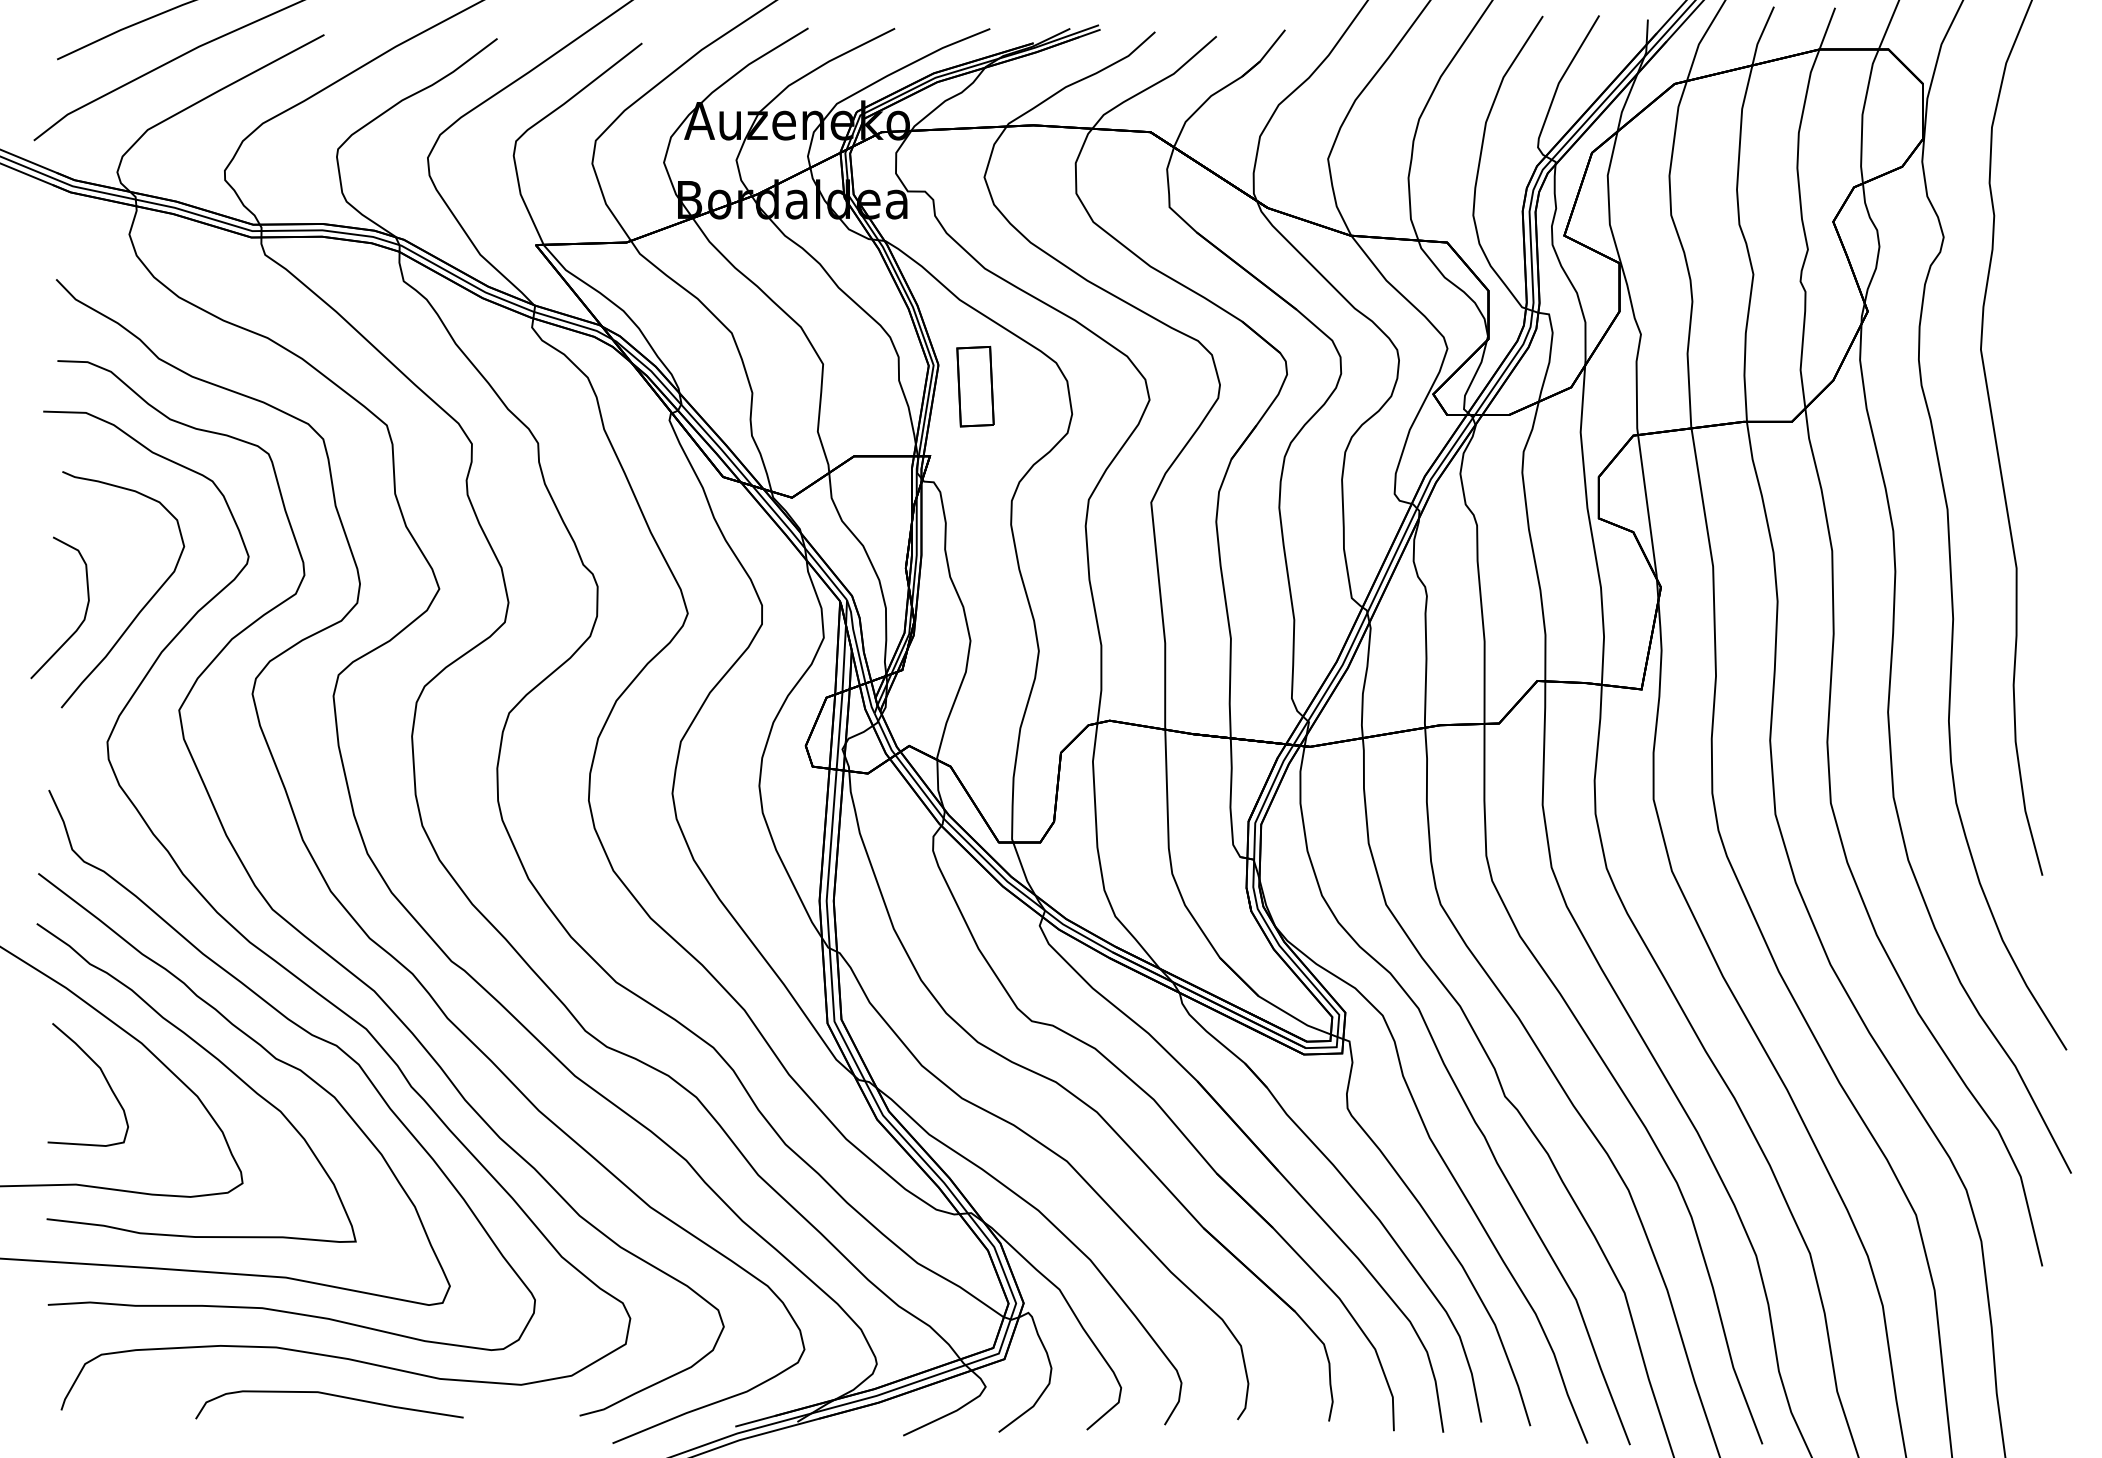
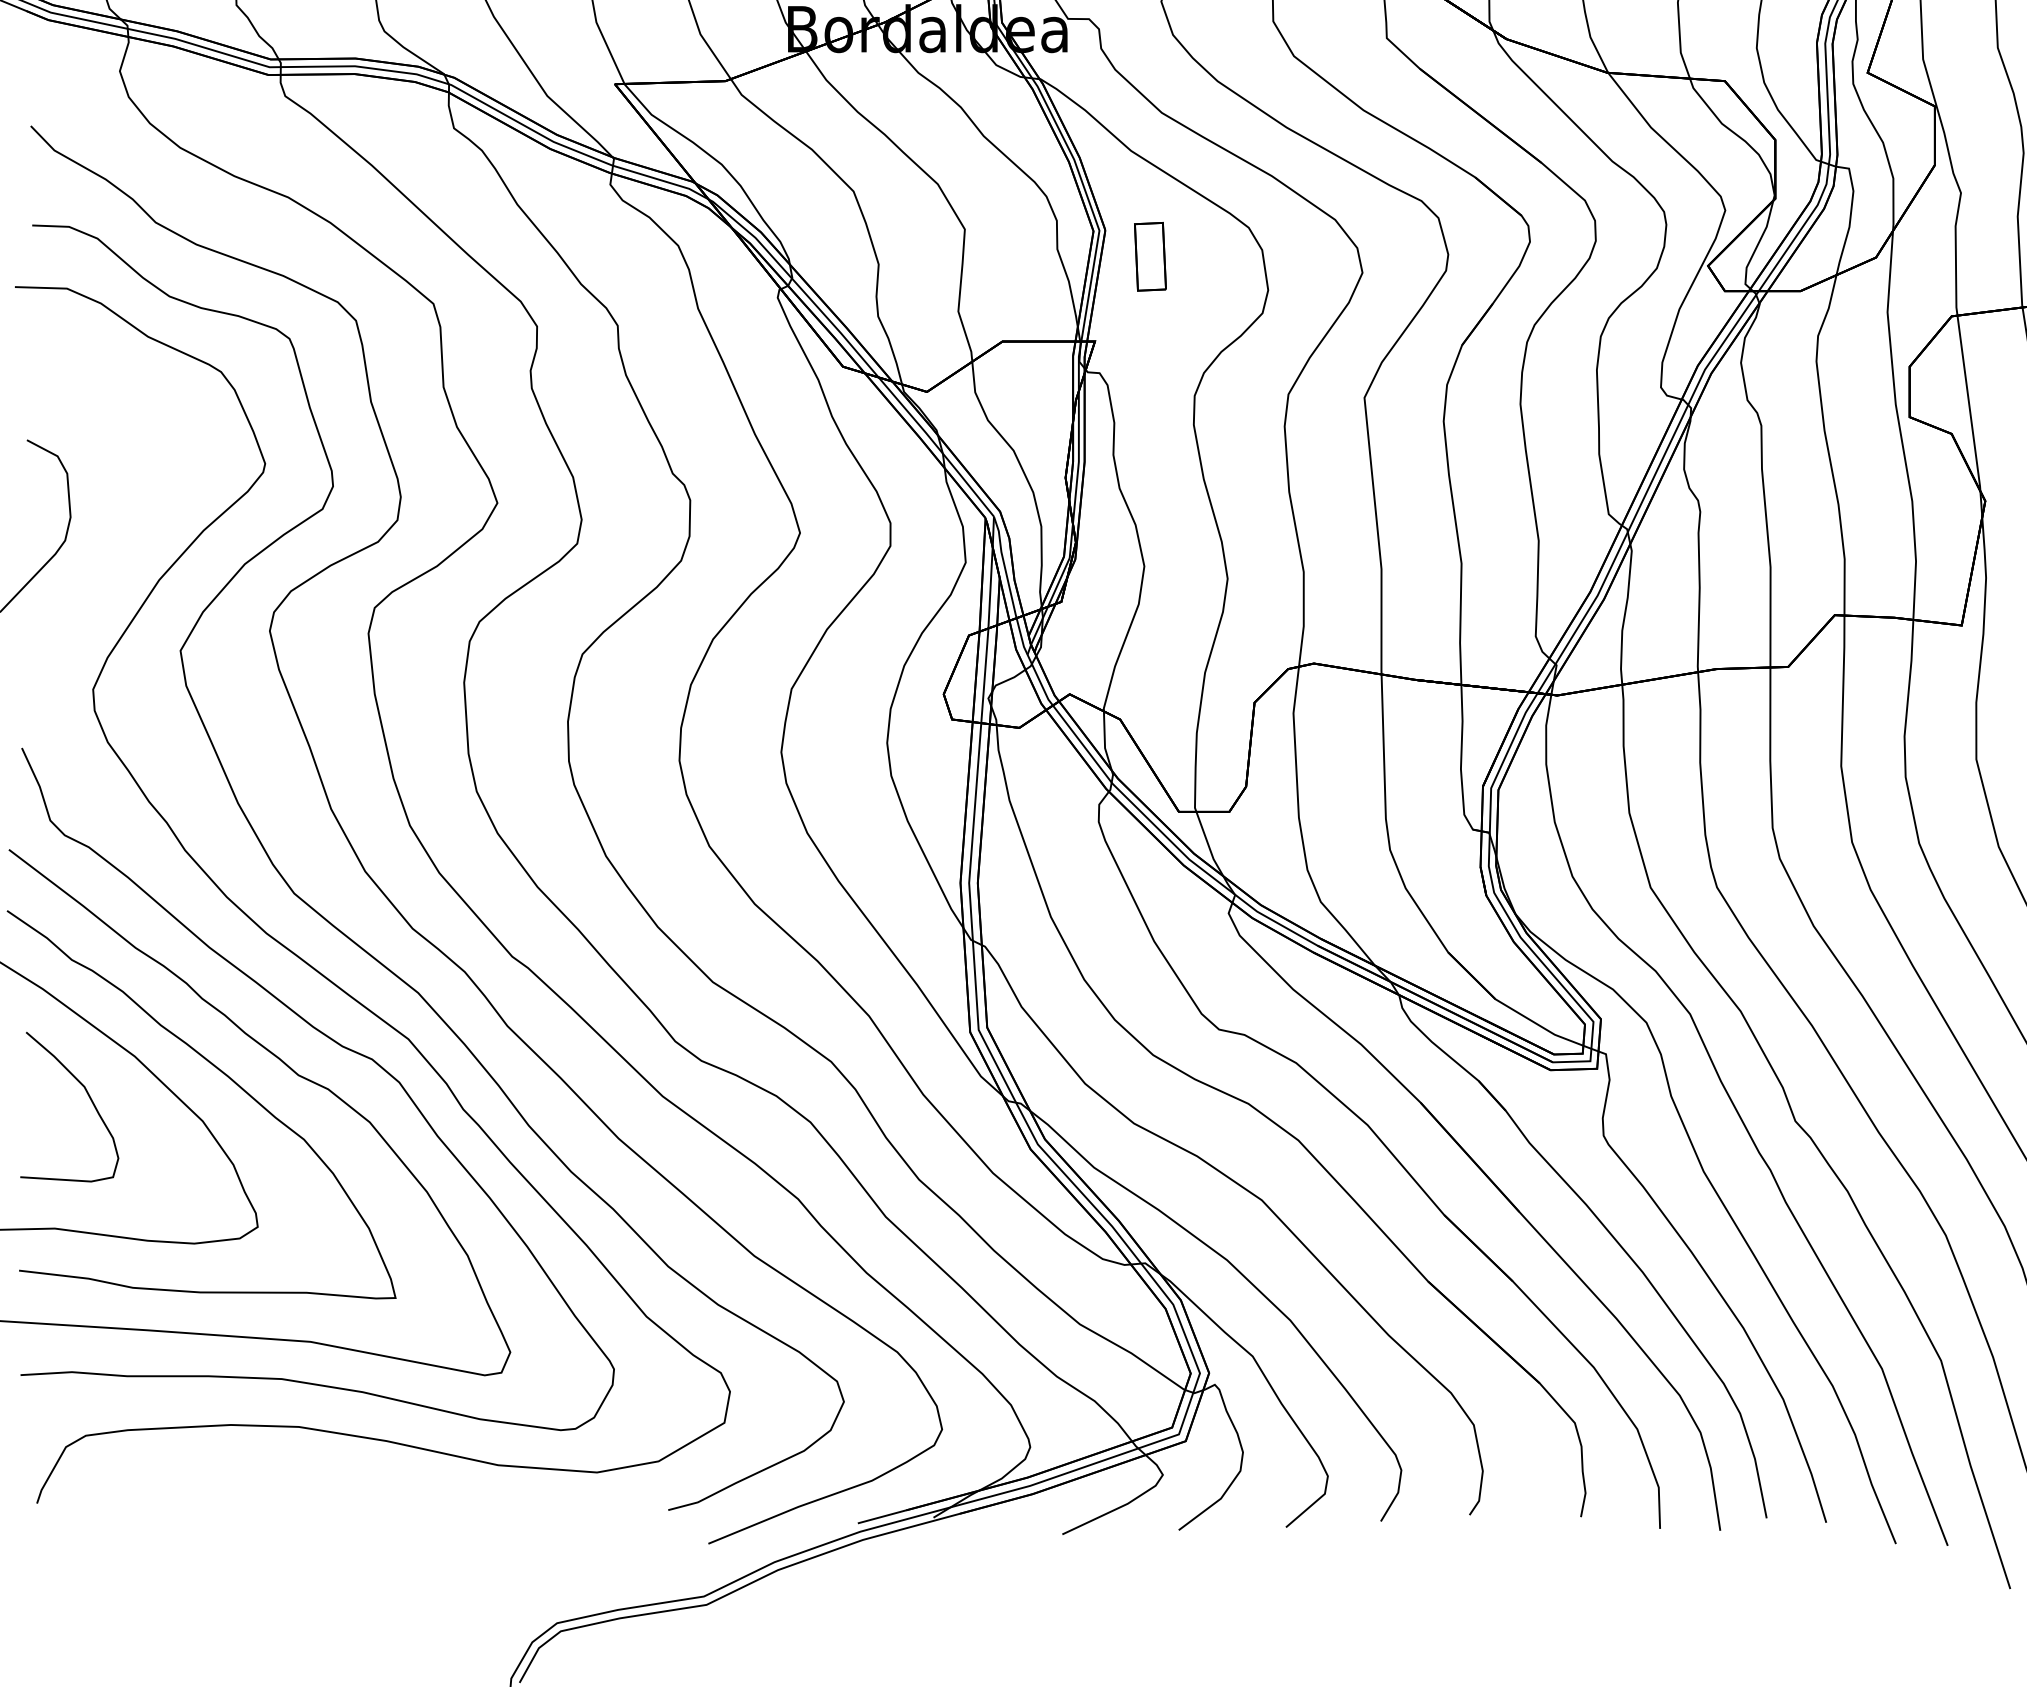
part: (975, 386) -> (1150, 256), size x0.7
curve: (141, 608) -> (134, 526), removed
curve: (333, 1396) -> (368, 1486), removed

